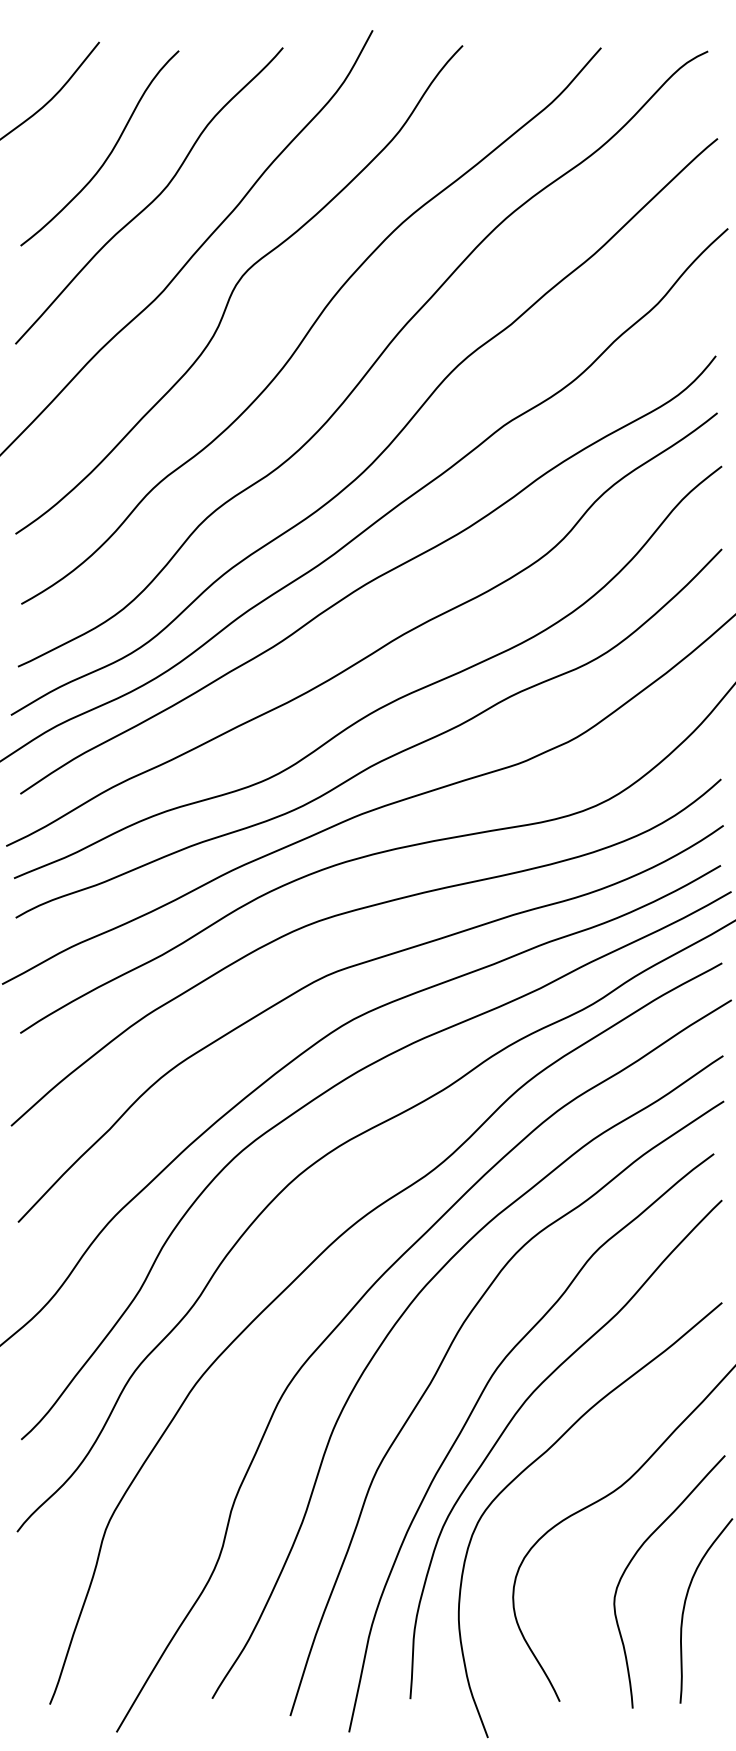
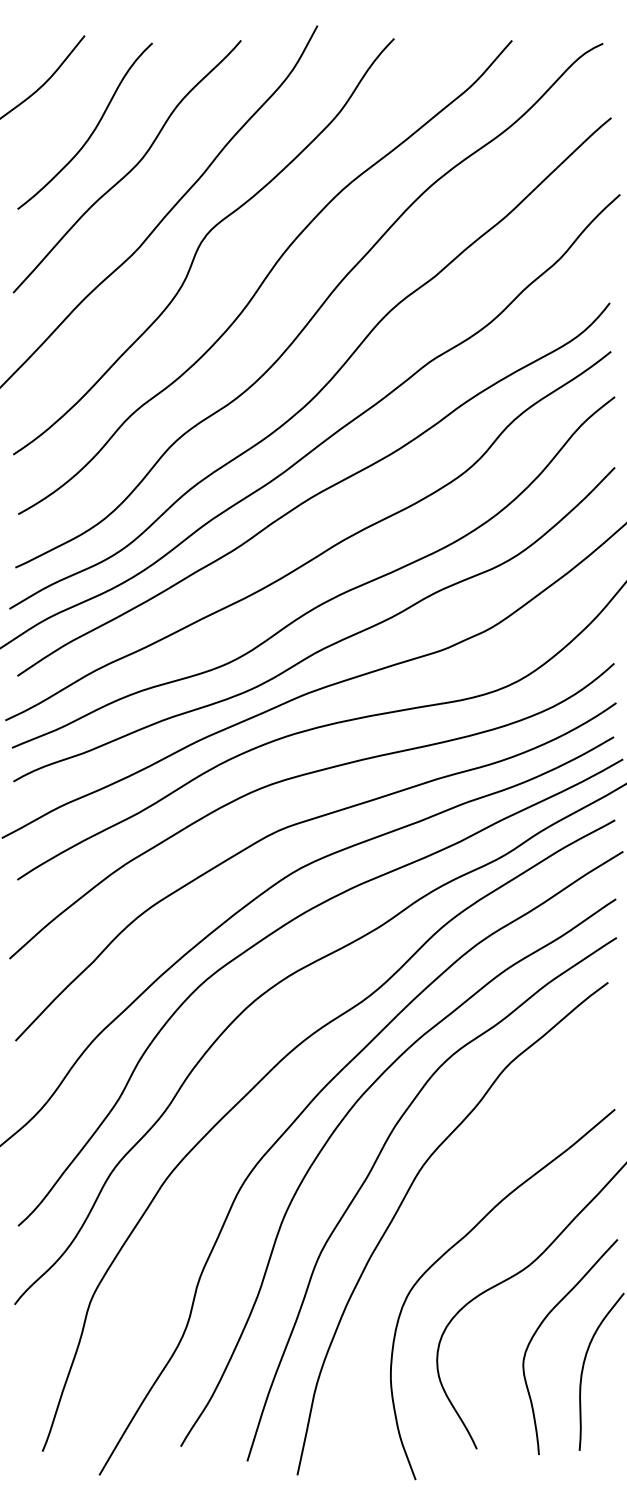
curve: (517, 1414) -> (440, 1204), removed

